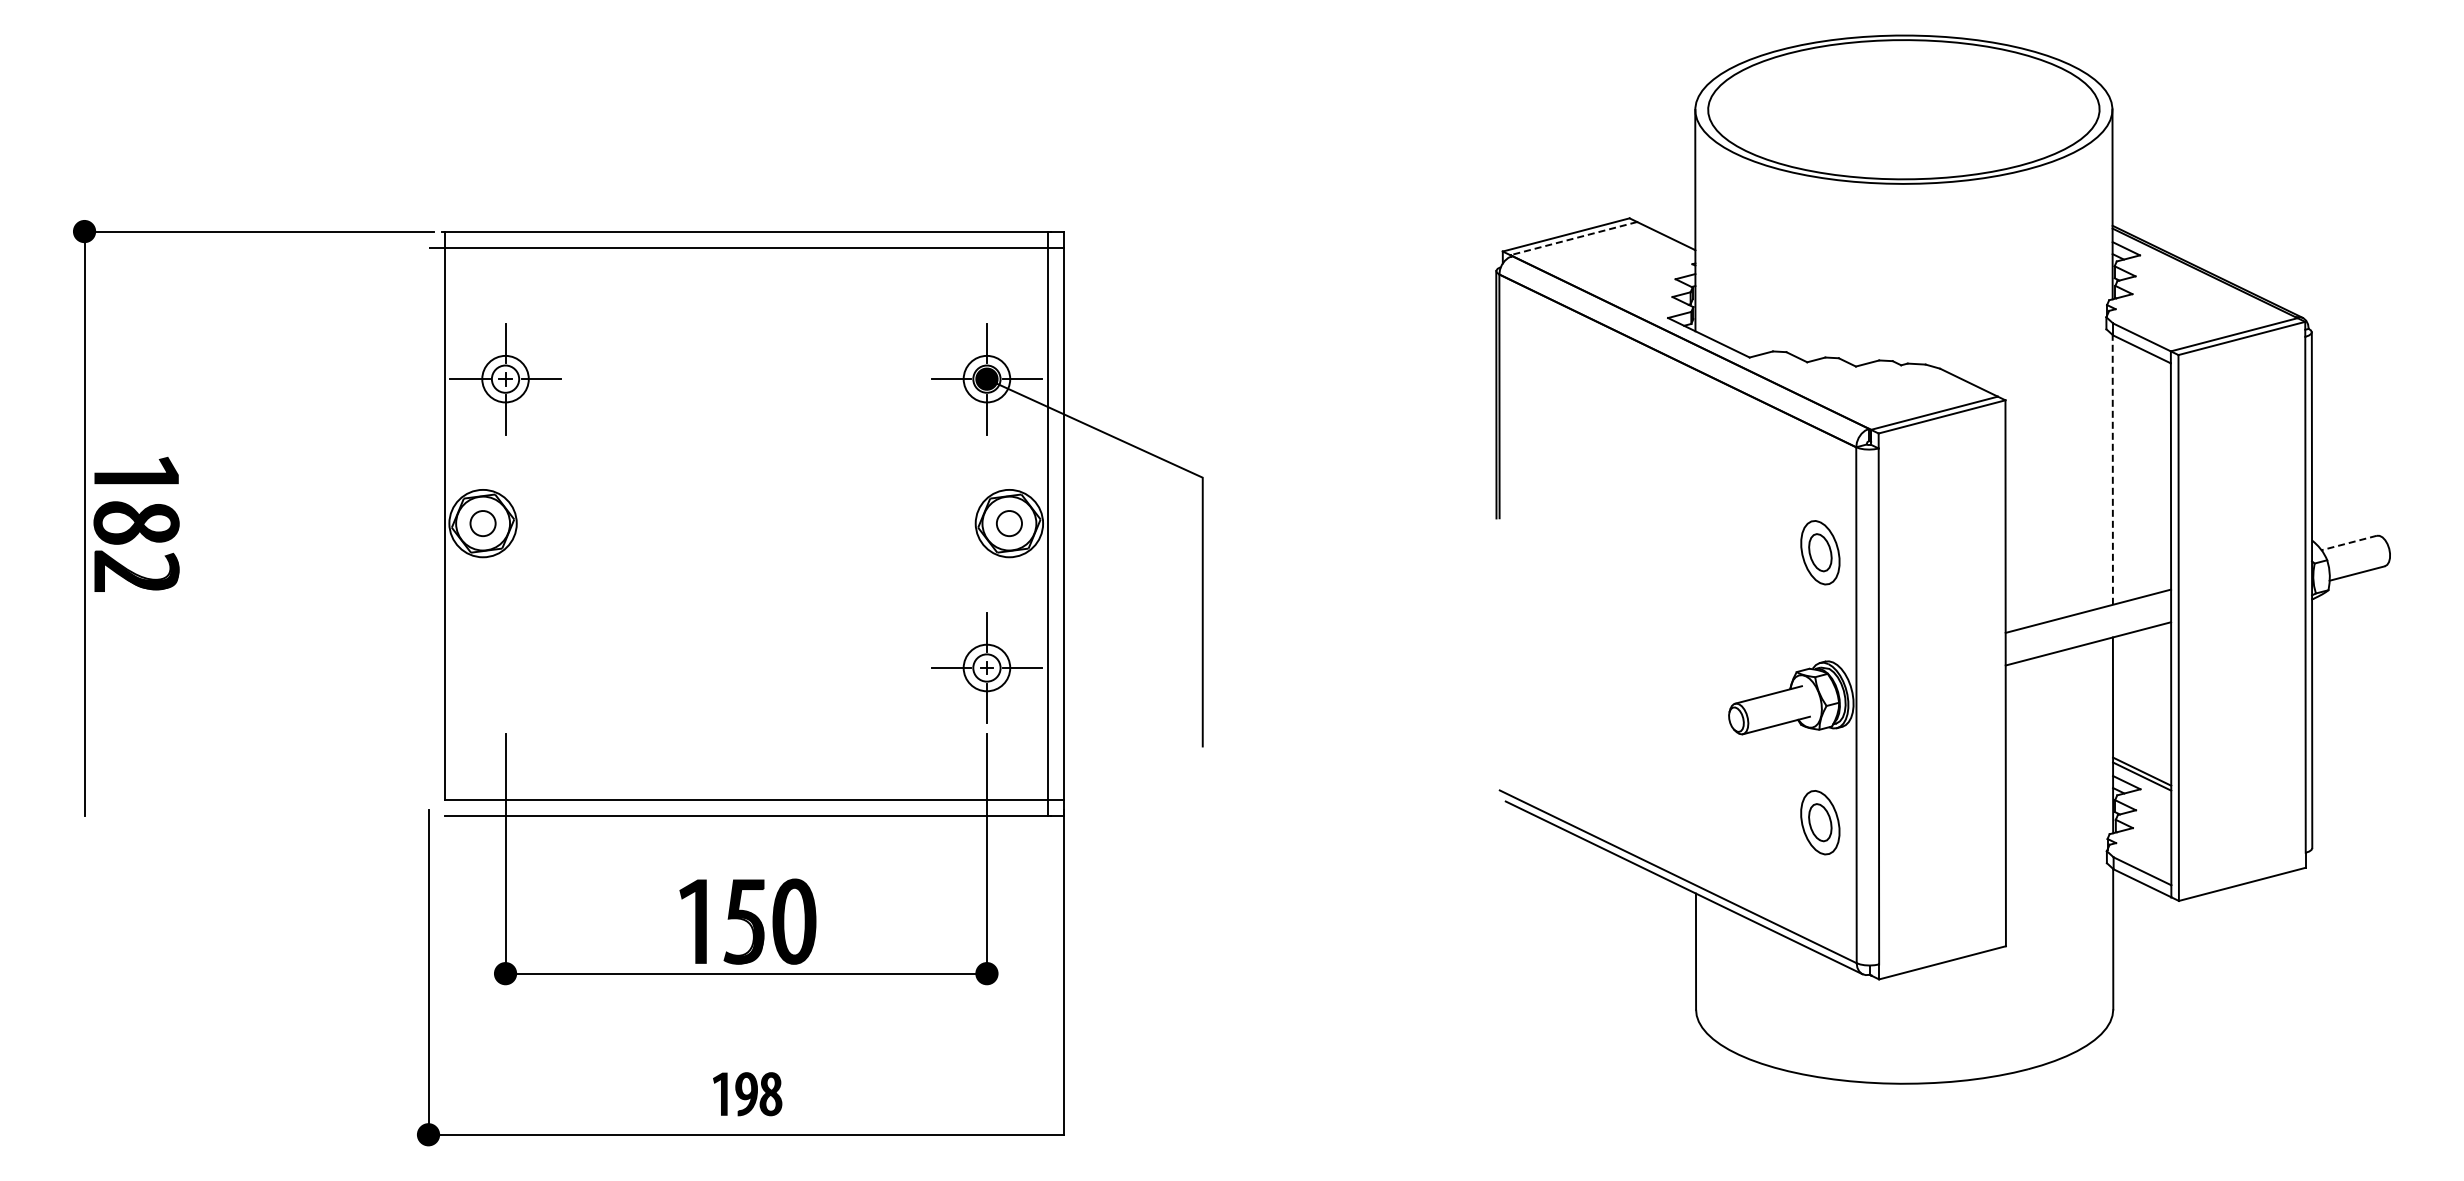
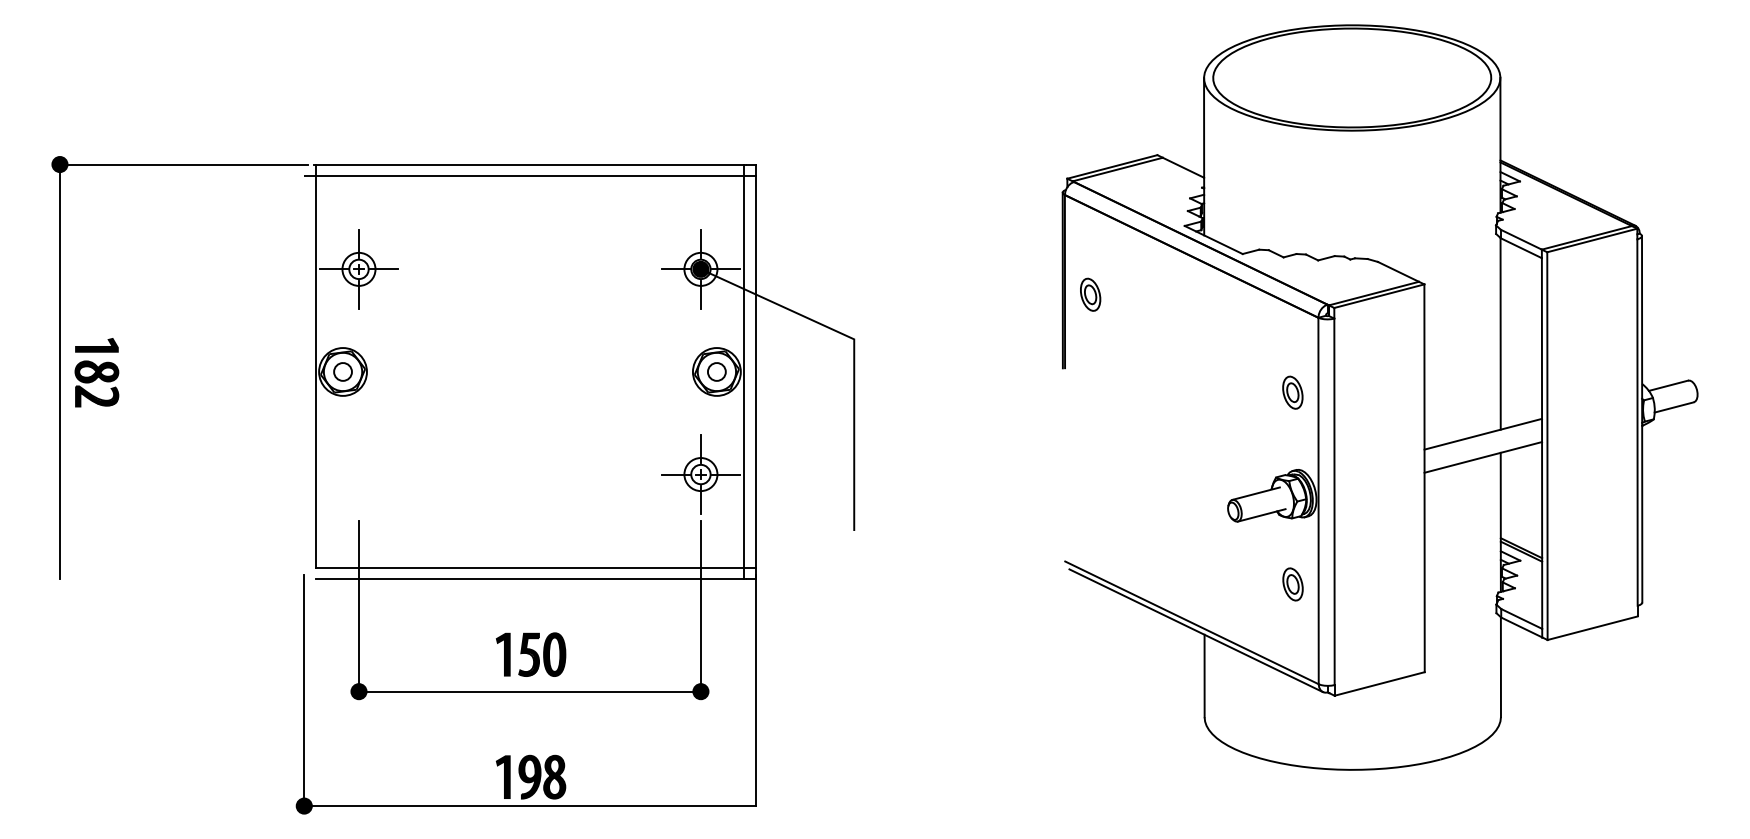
line: (1573, 238) -> (1117, 169), dashed -> solid
part: (1535, 414) -> (1090, 294), added
line: (2112, 469) -> (1500, 333), dashed -> solid
part: (136, 524) -> (96, 372), size x0.71
line: (2349, 543) -> (1668, 386), dashed -> solid
part: (1819, 552) -> (1292, 392), size x0.71
part: (1820, 822) -> (1293, 584), size x0.71
part: (747, 921) -> (530, 654), size x0.71
part: (747, 1094) -> (530, 777), size x1.43

